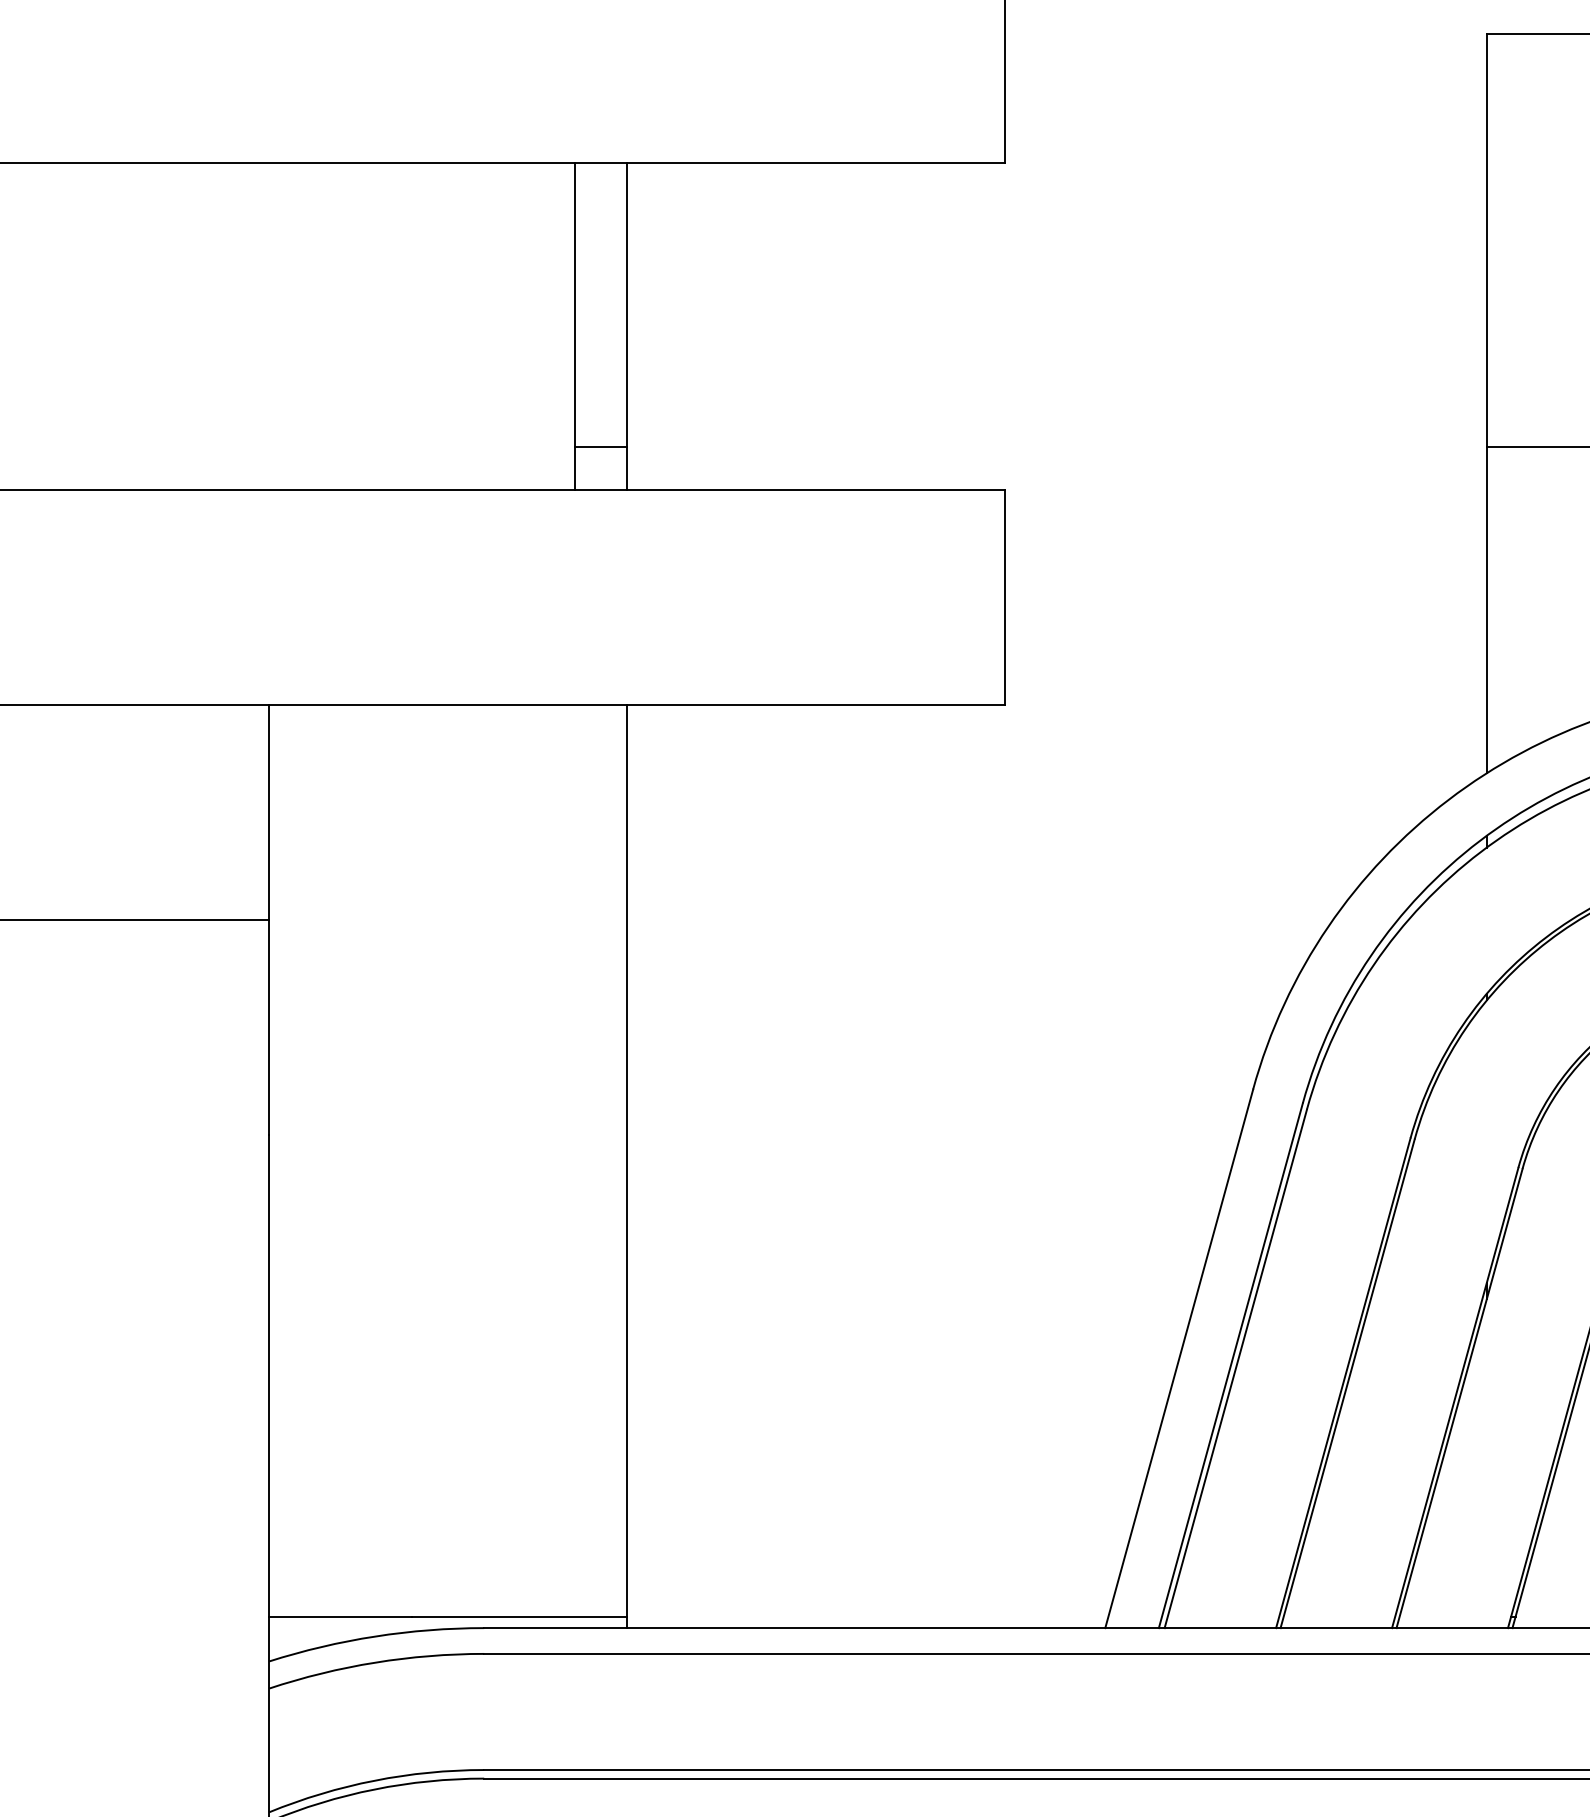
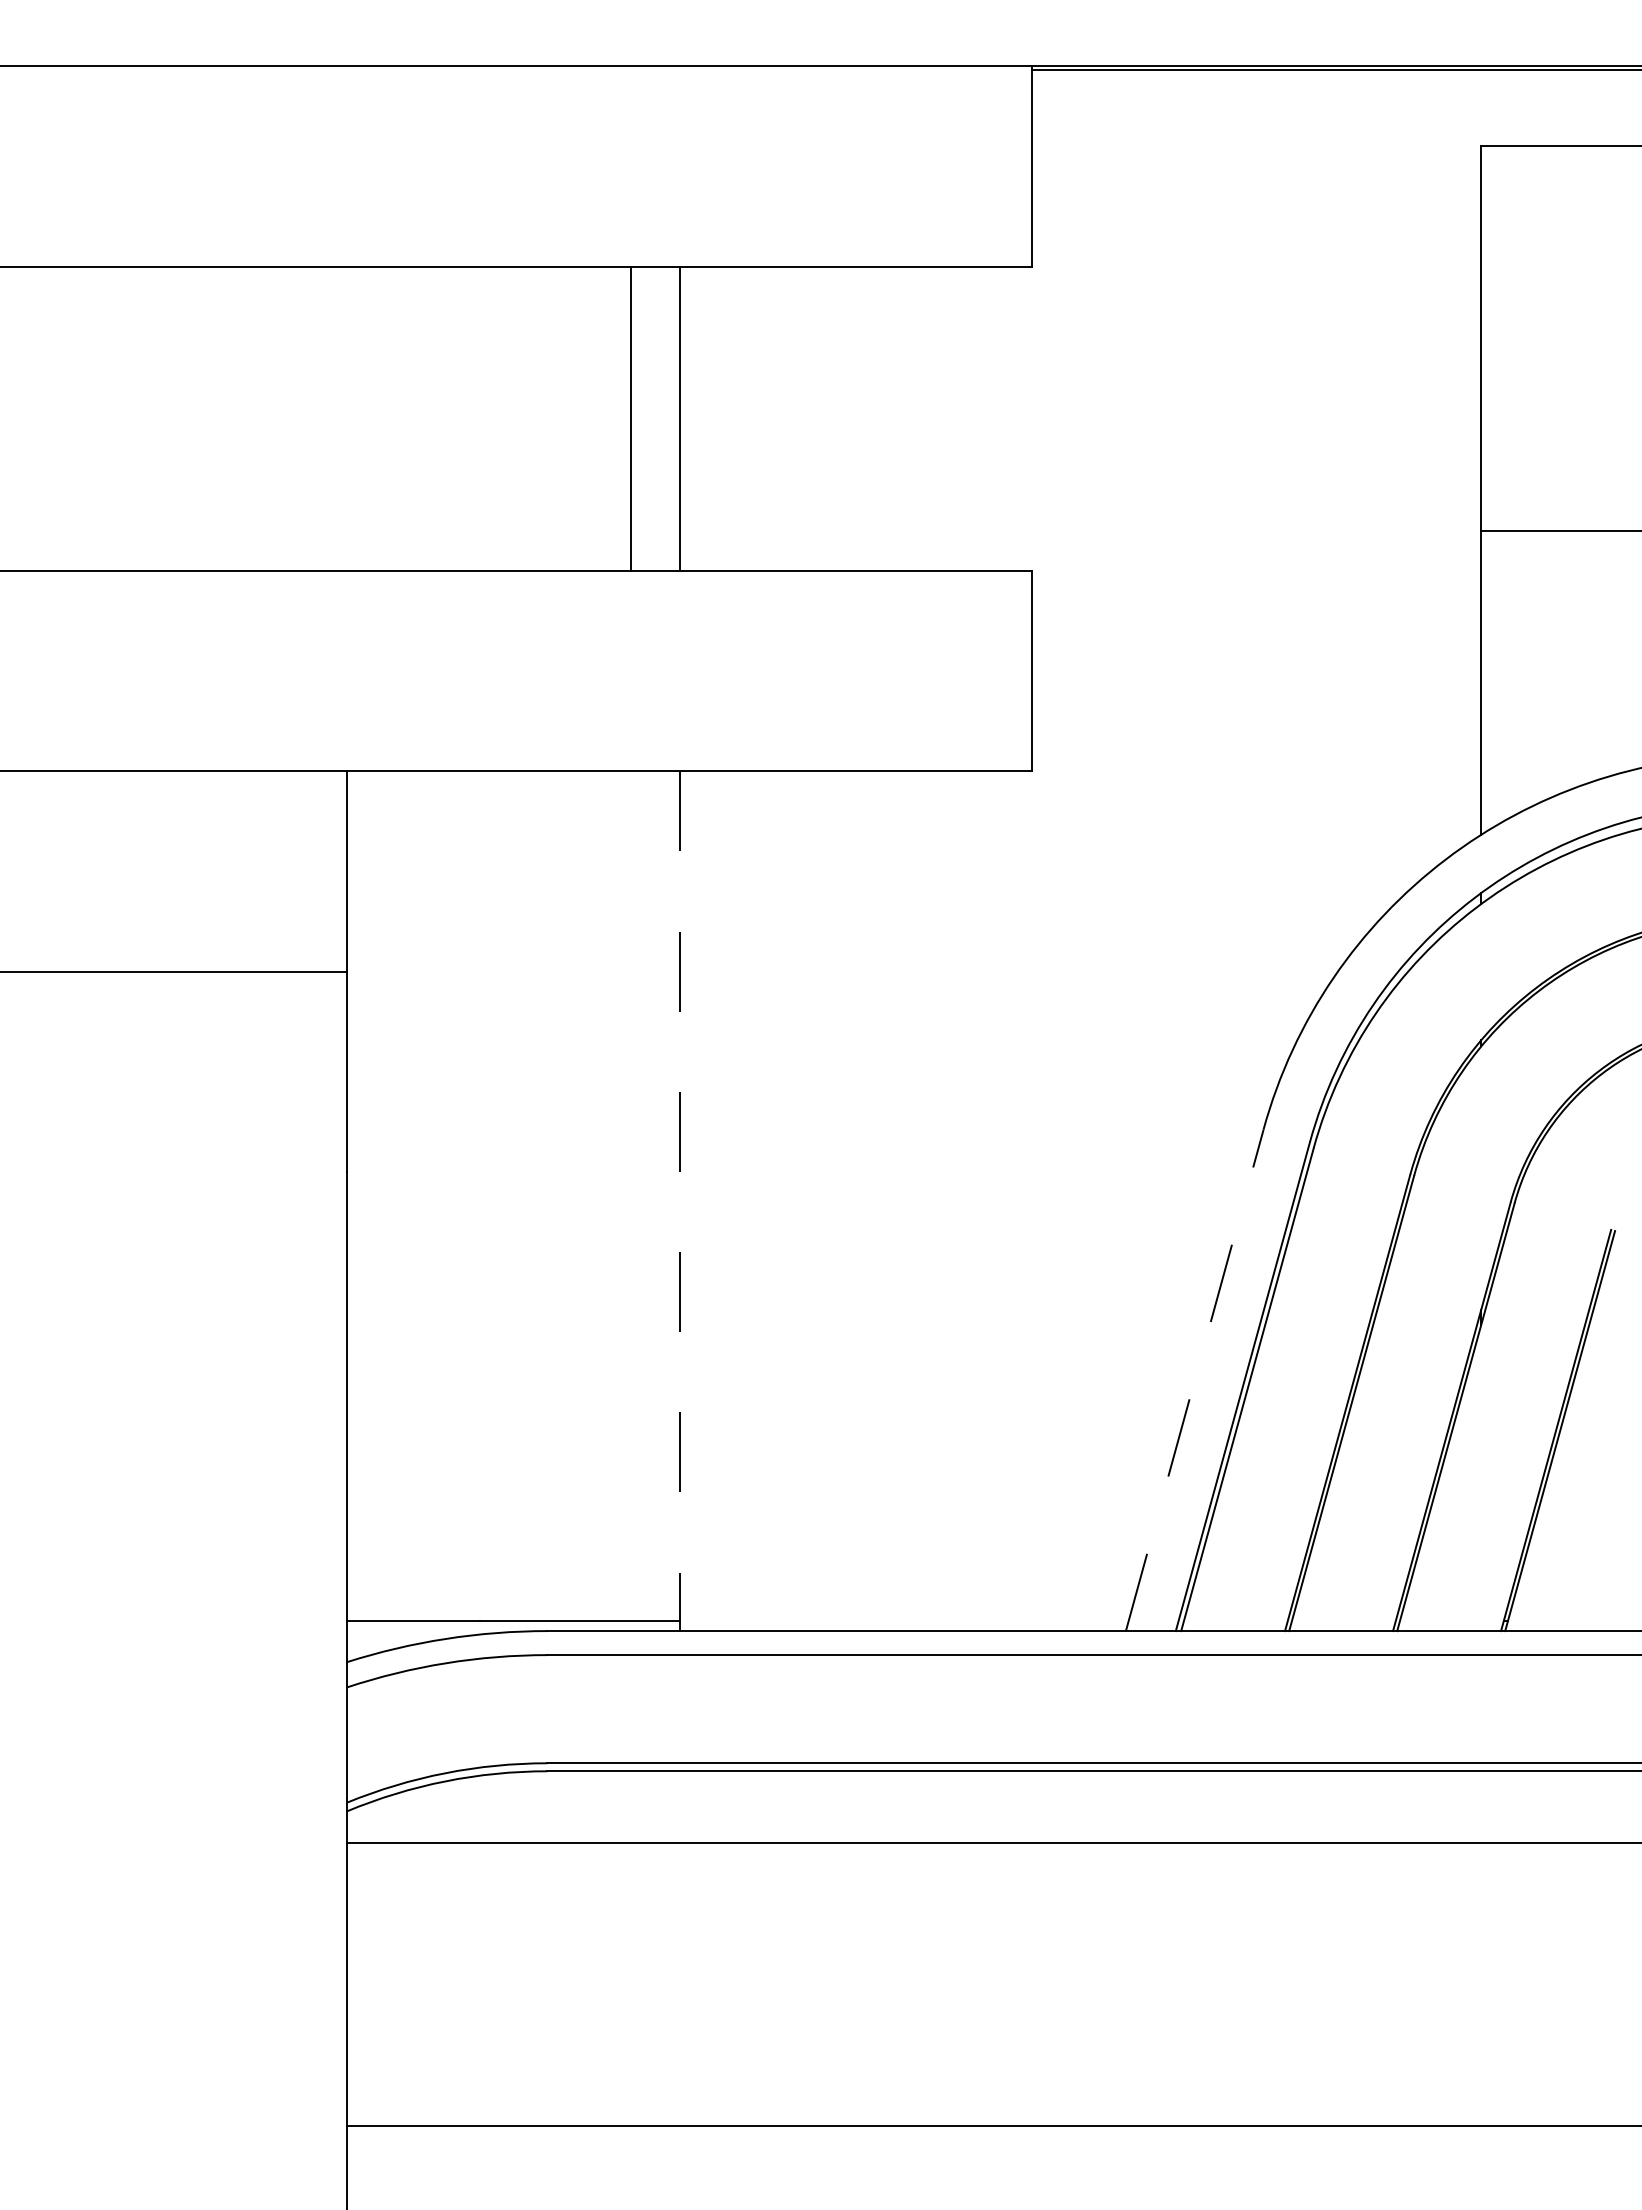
line: (600, 447) -> (655, 531), removed
line: (627, 1166) -> (680, 1201), solid -> dashed
line: (1178, 1358) -> (1194, 1379), solid -> dashed

